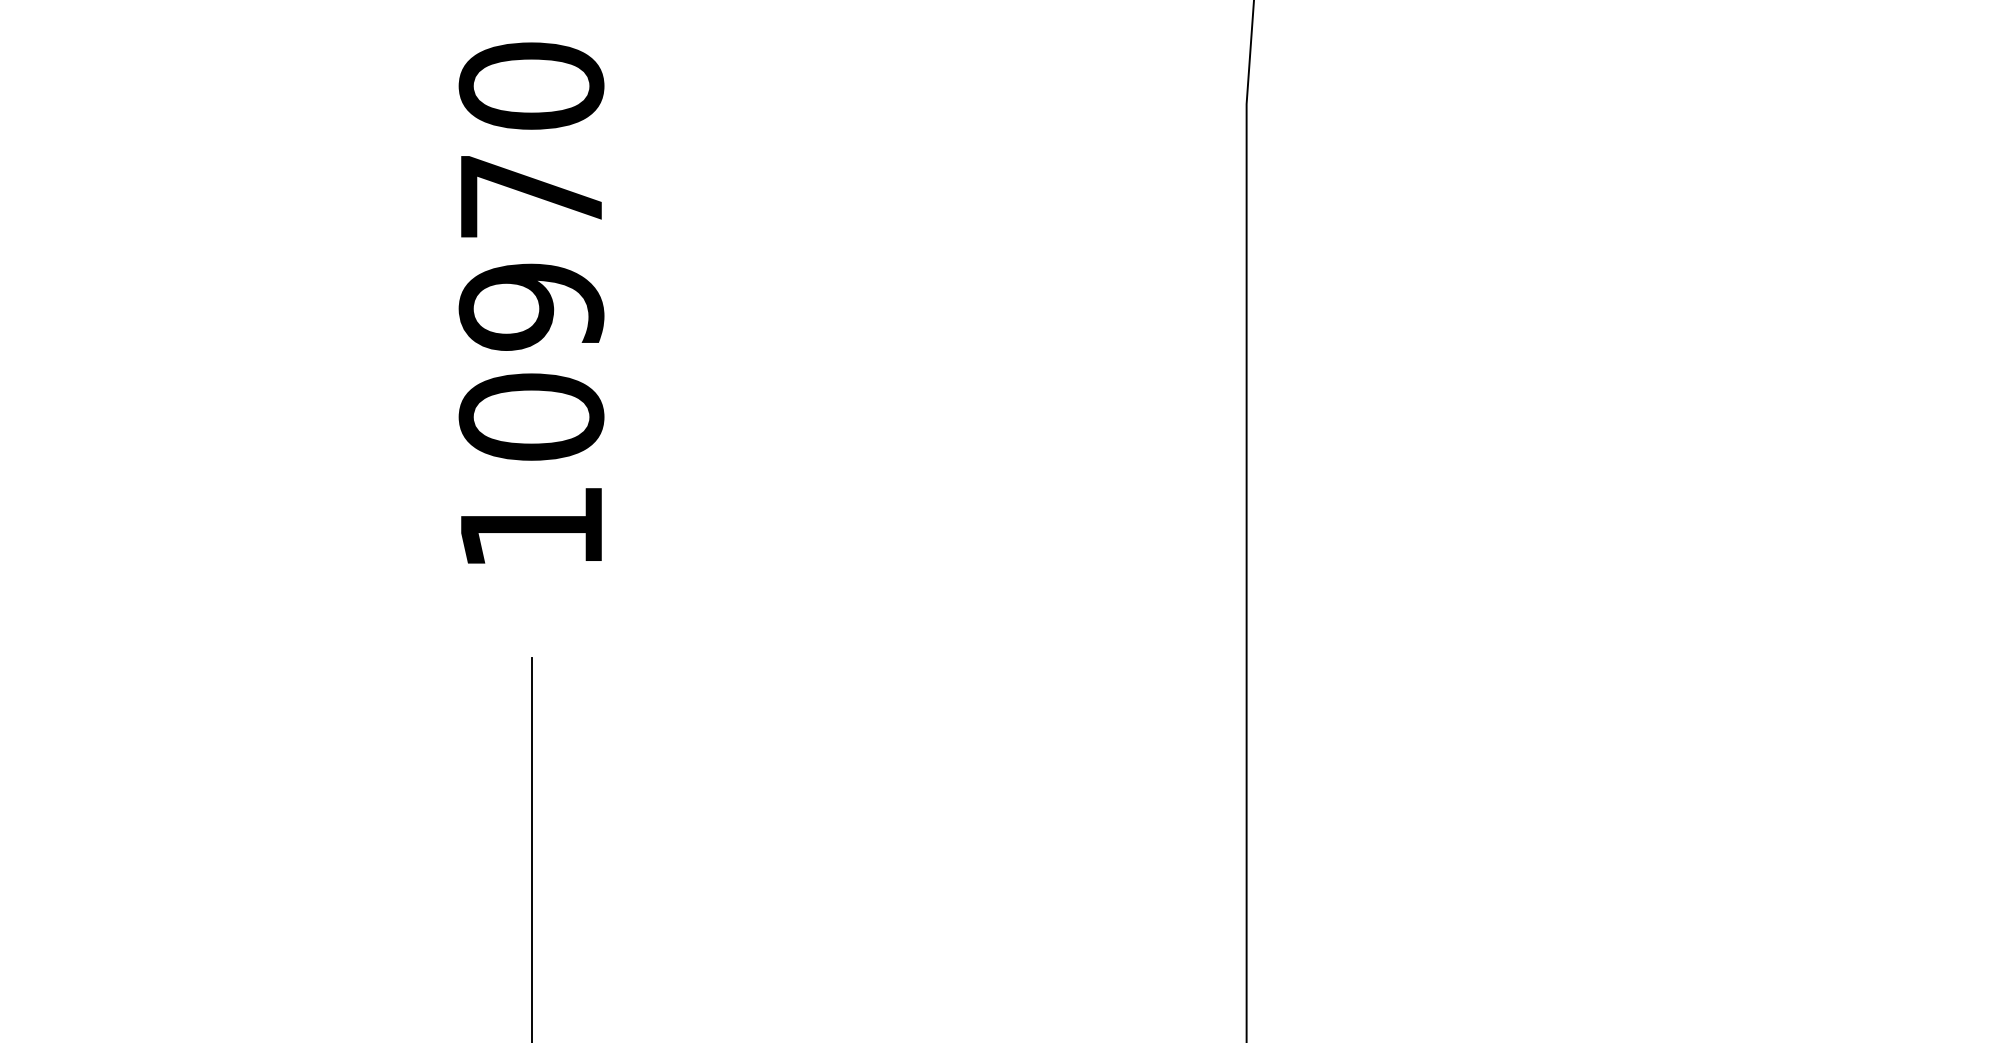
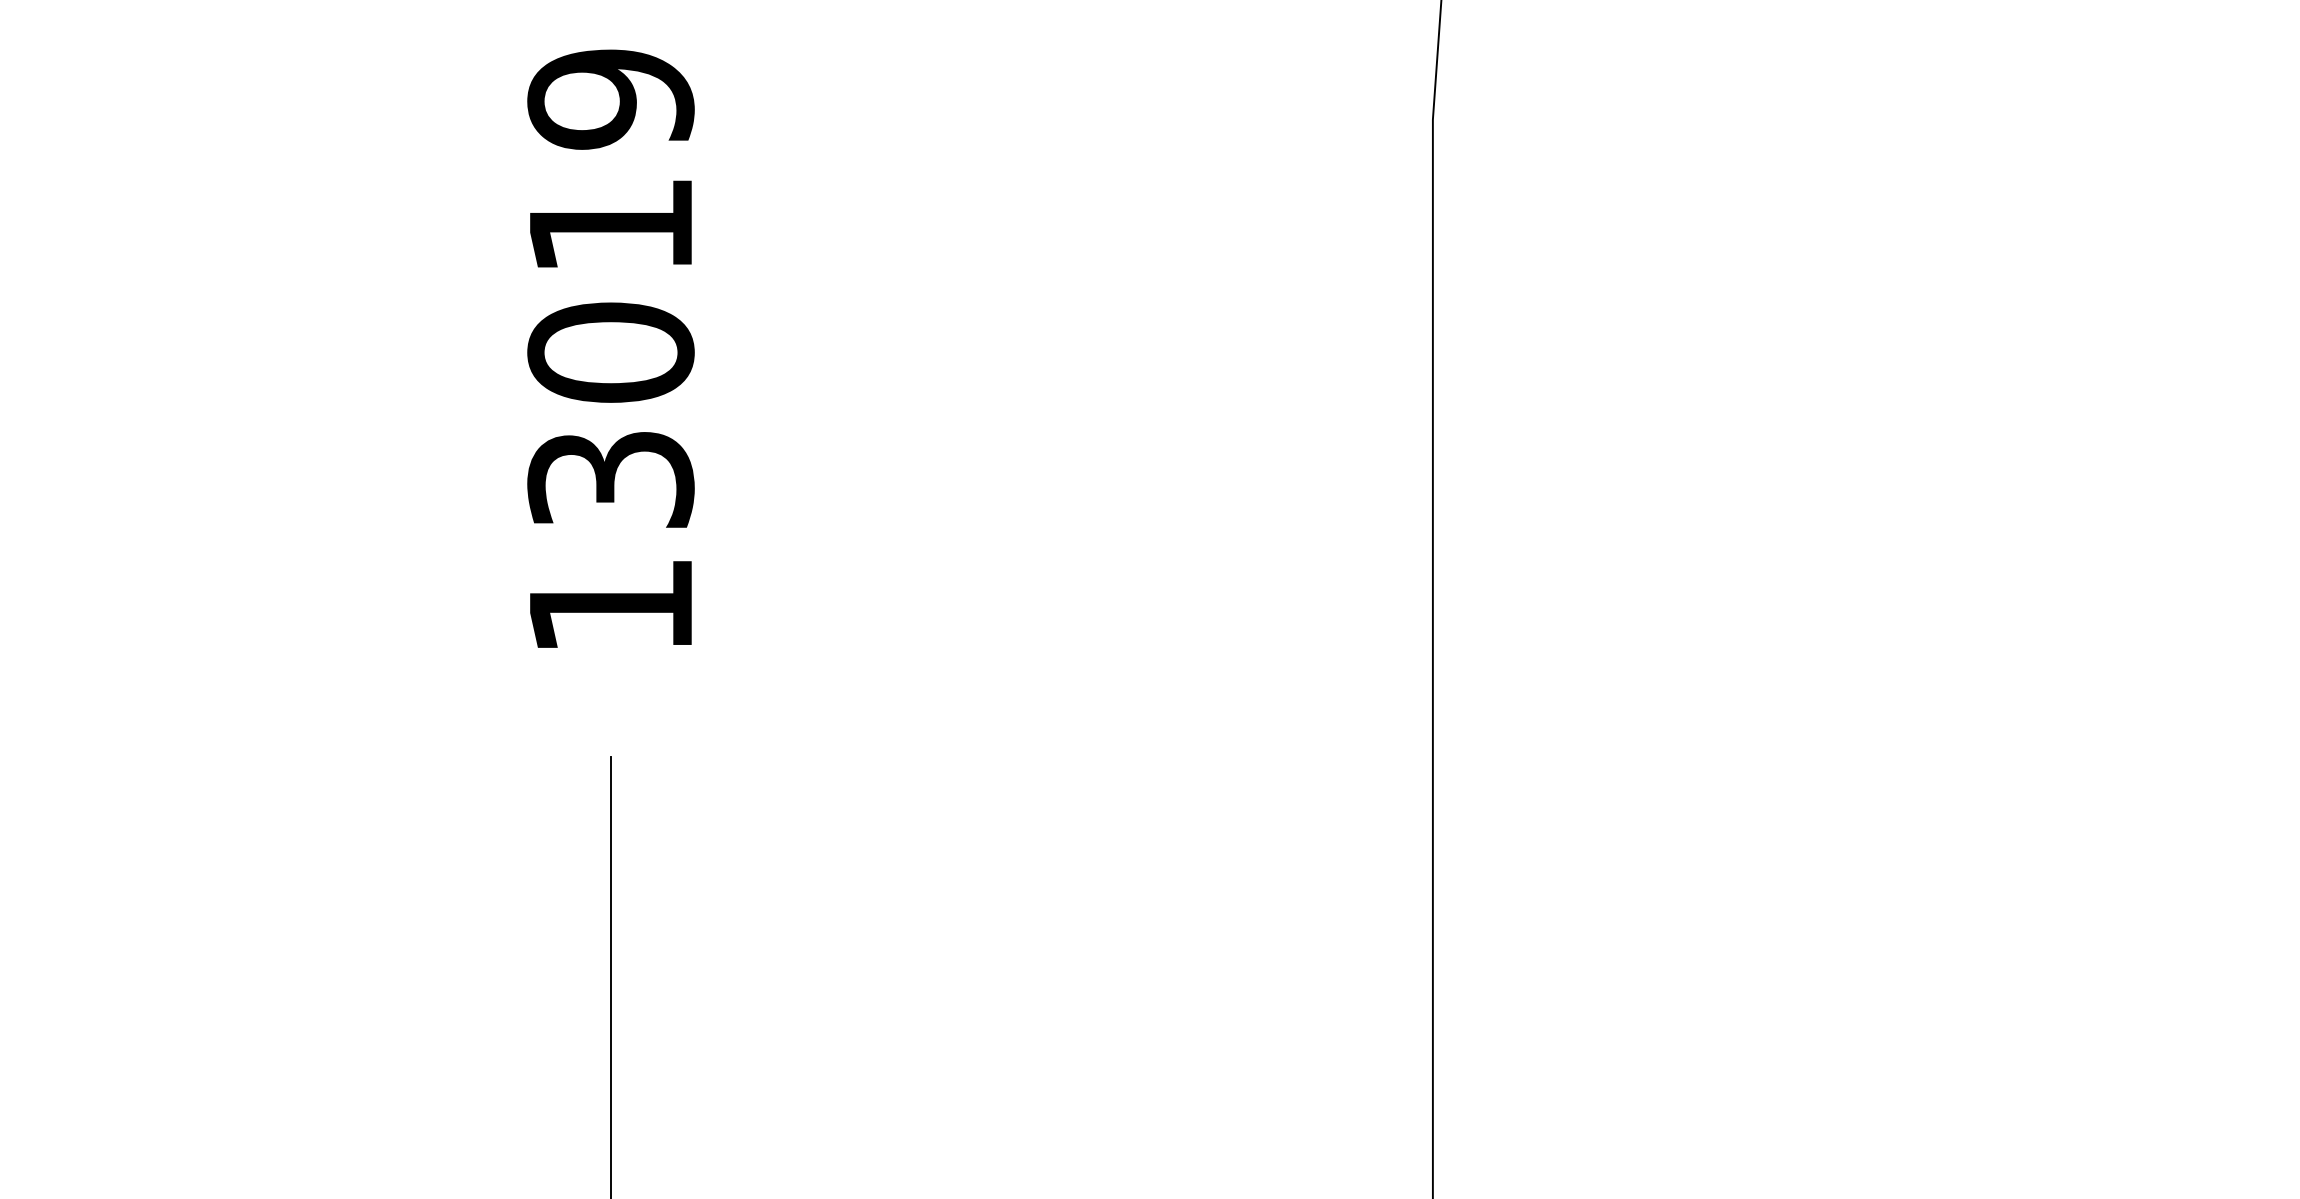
text: (531, 251) -> (610, 289), 10970 -> 13019

